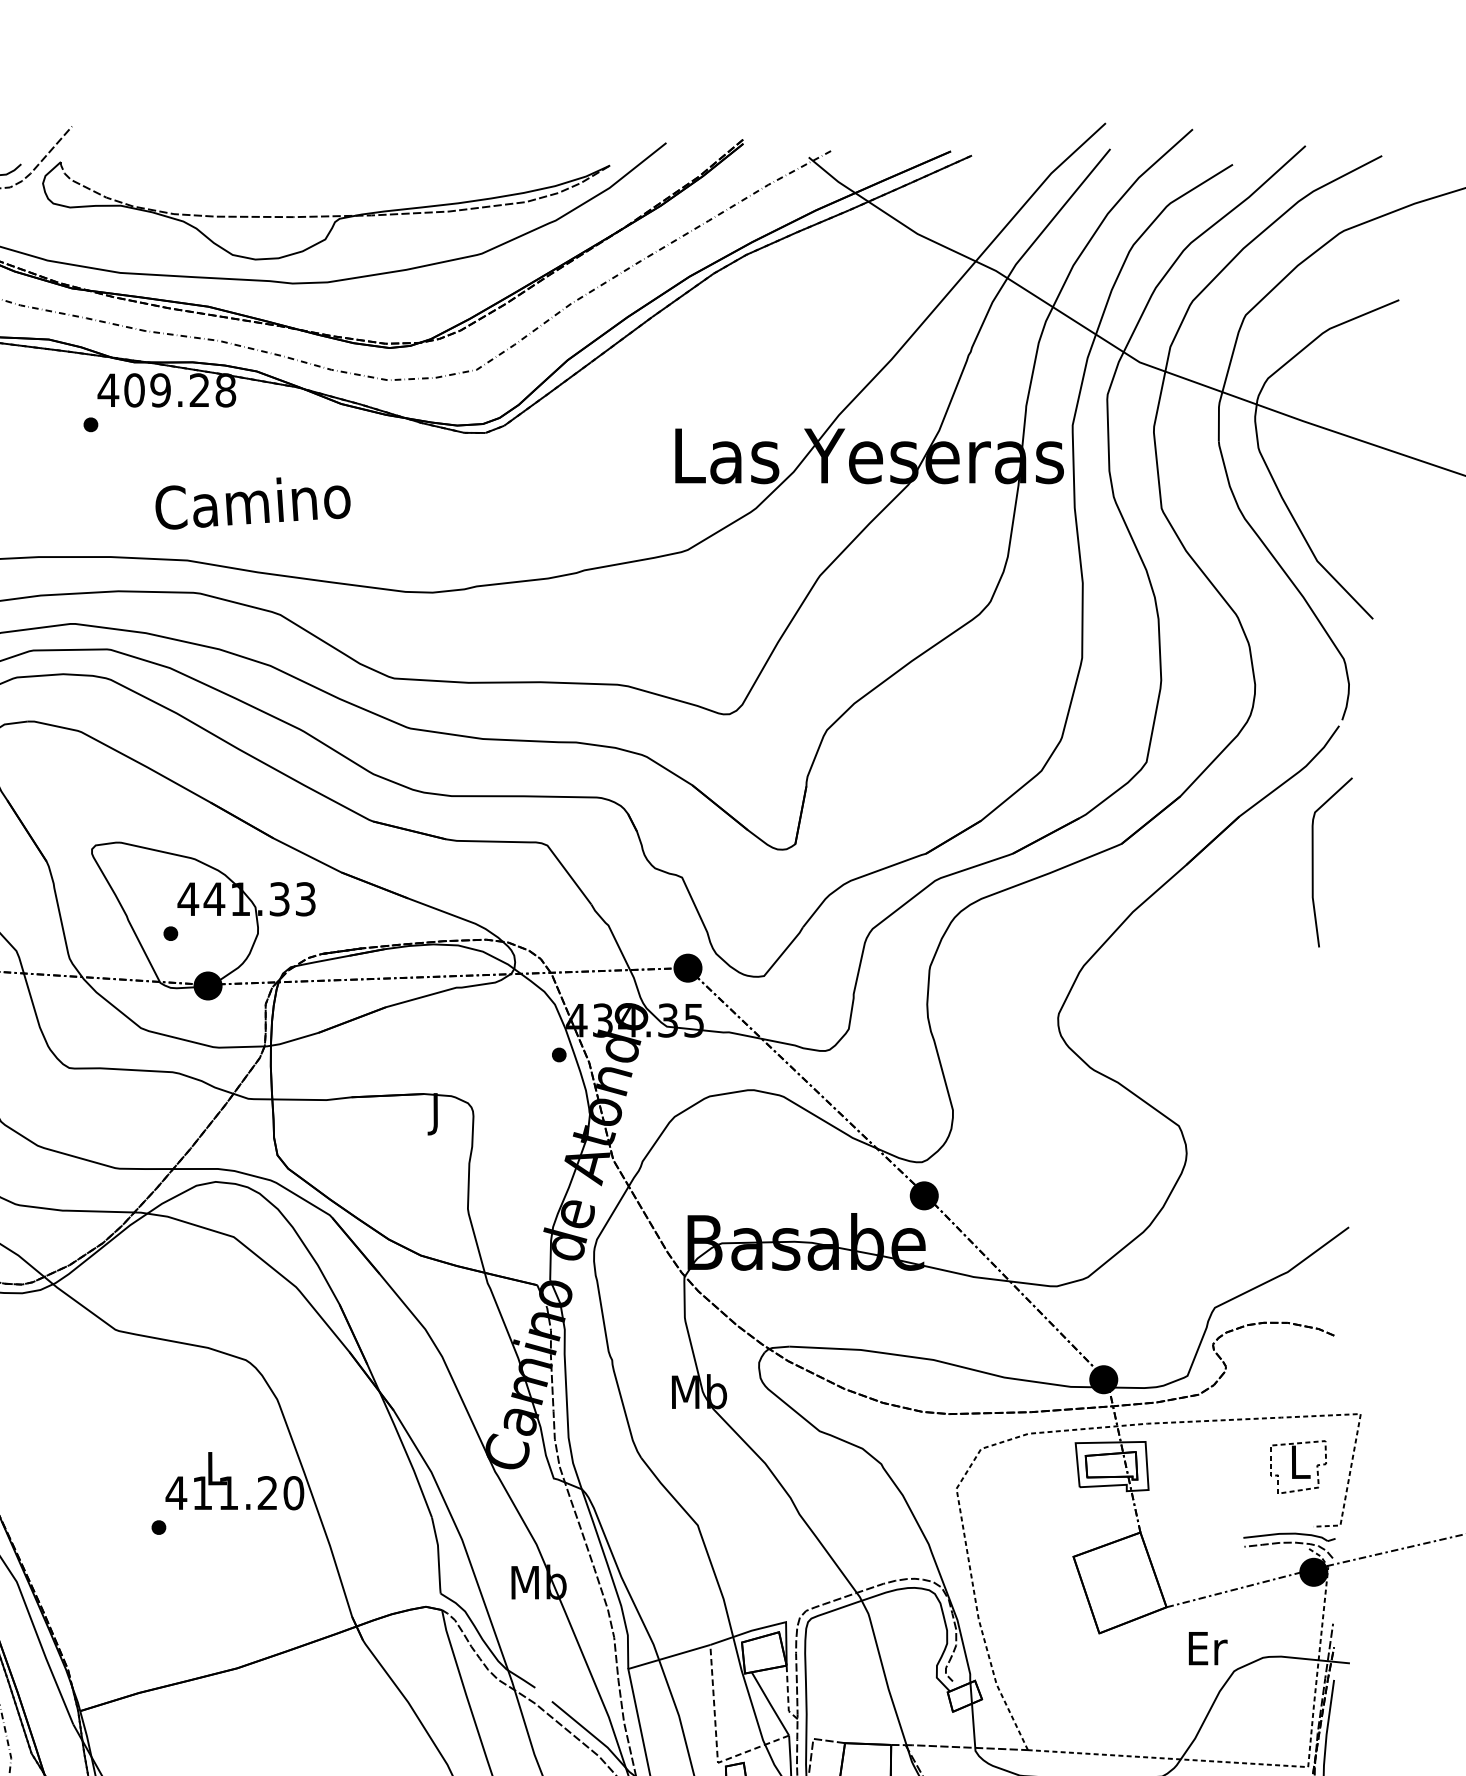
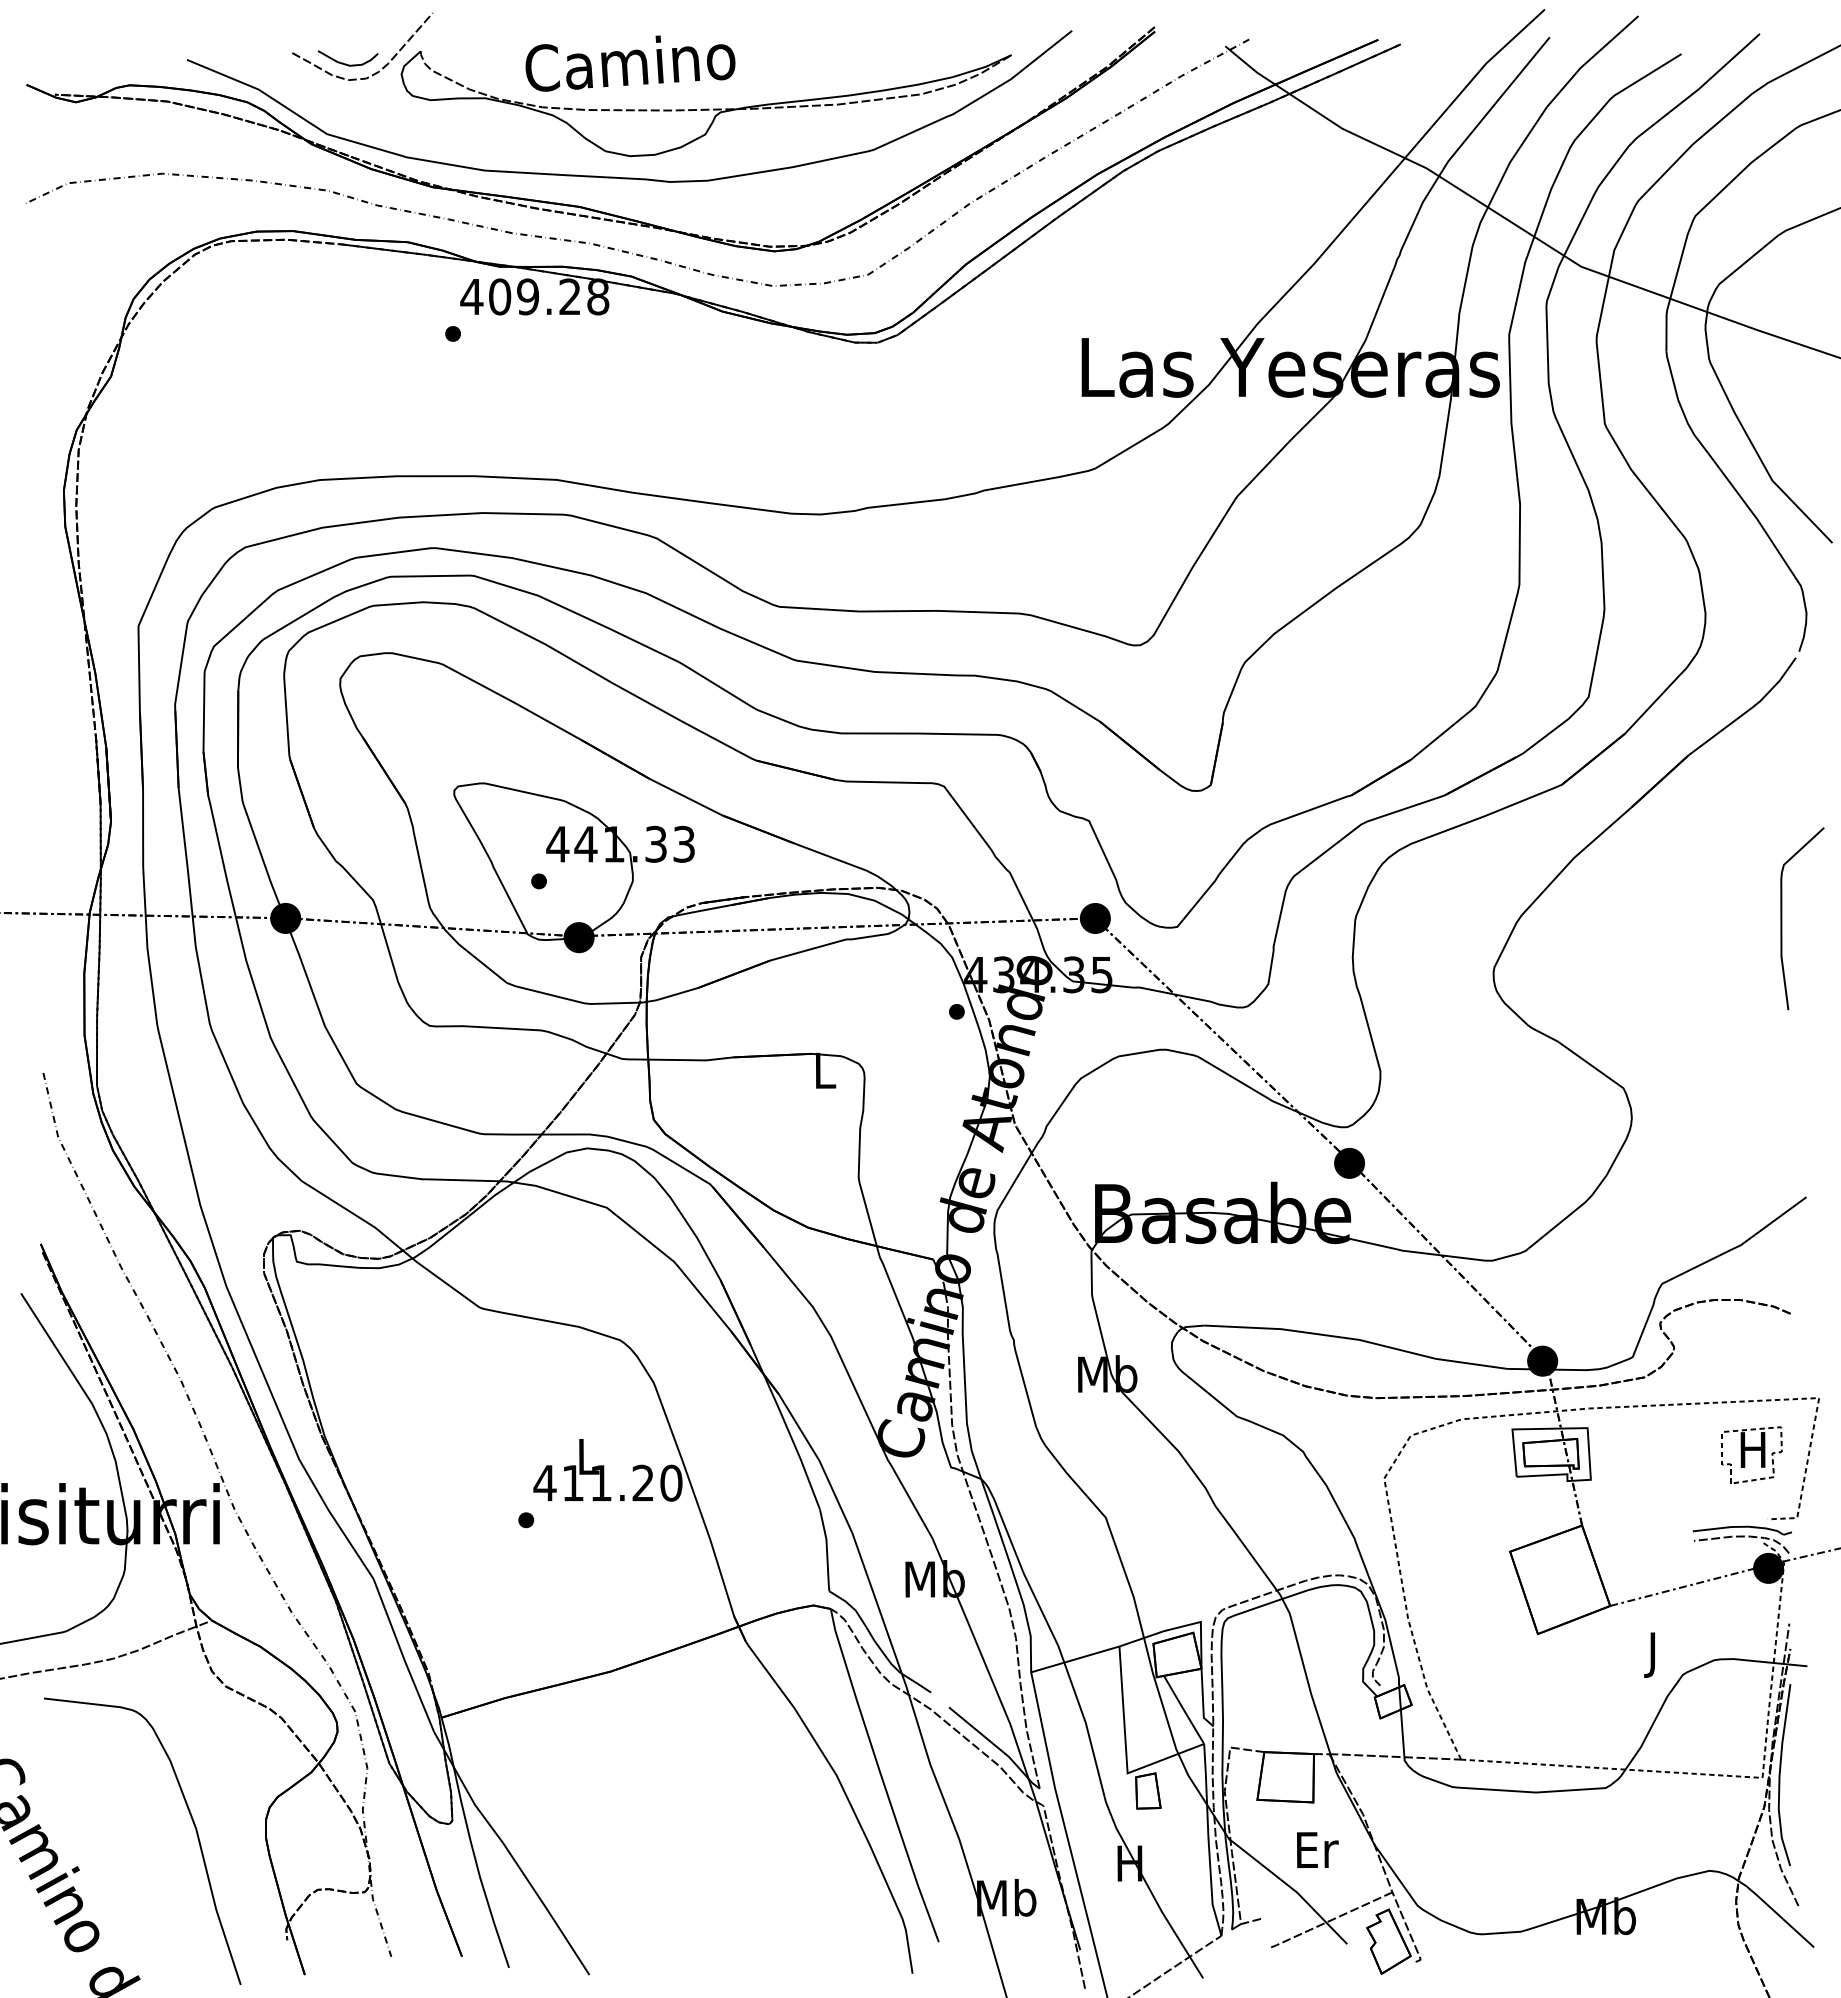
text: (253, 503) -> (630, 63), moved
curve: (1313, 862) -> (1782, 918), moved
text: (437, 1114) -> (825, 1075), J -> L
text: (1298, 1461) -> (1752, 1449), L -> H
text: (1207, 1652) -> (1654, 1654), Er -> J
line: (788, 1696) -> (1203, 1701), dashed -> solid
line: (716, 1741) -> (1126, 1750), dashed -> solid

